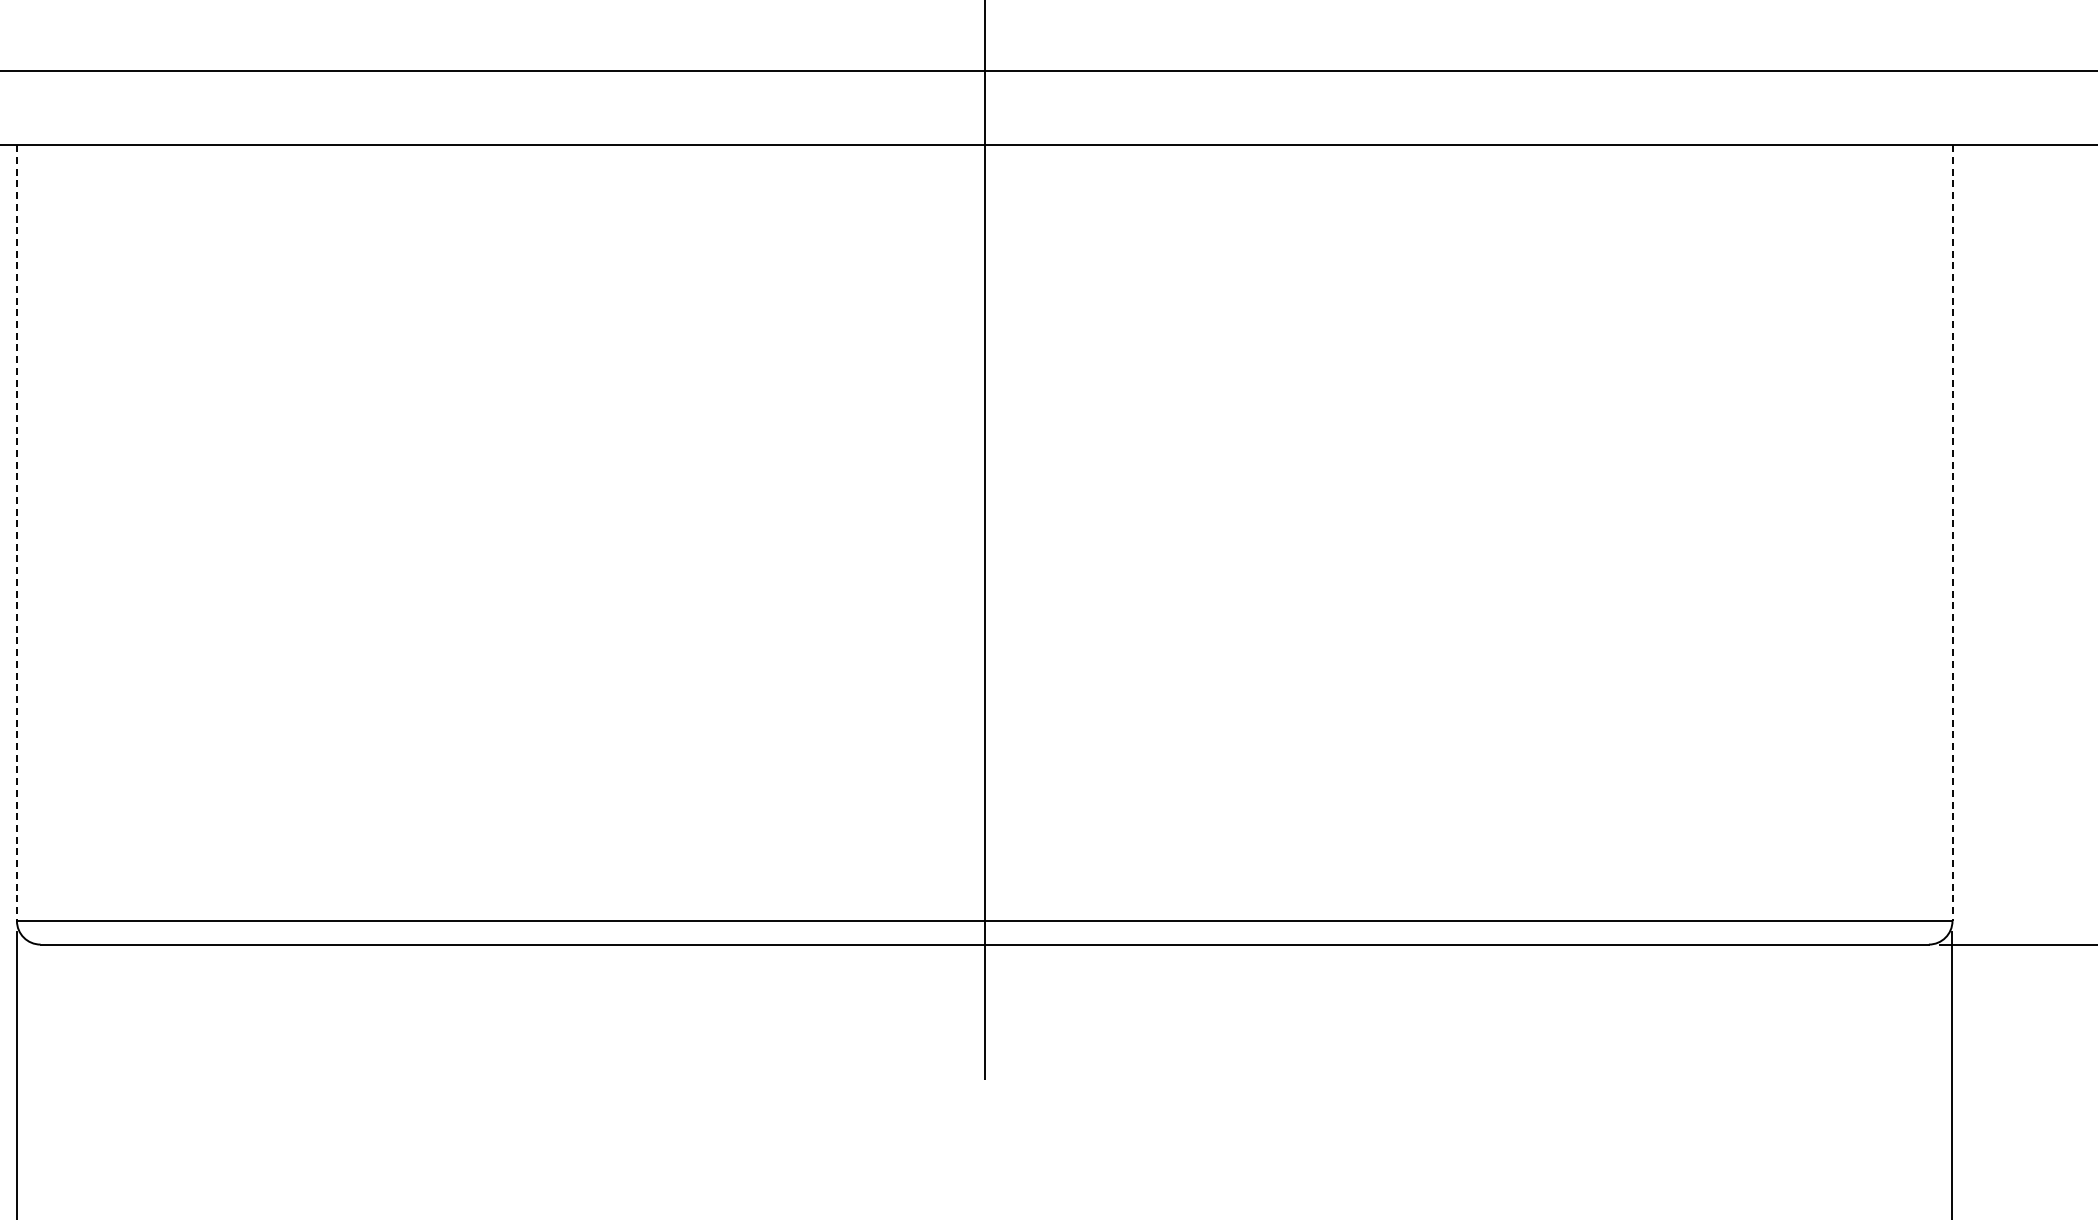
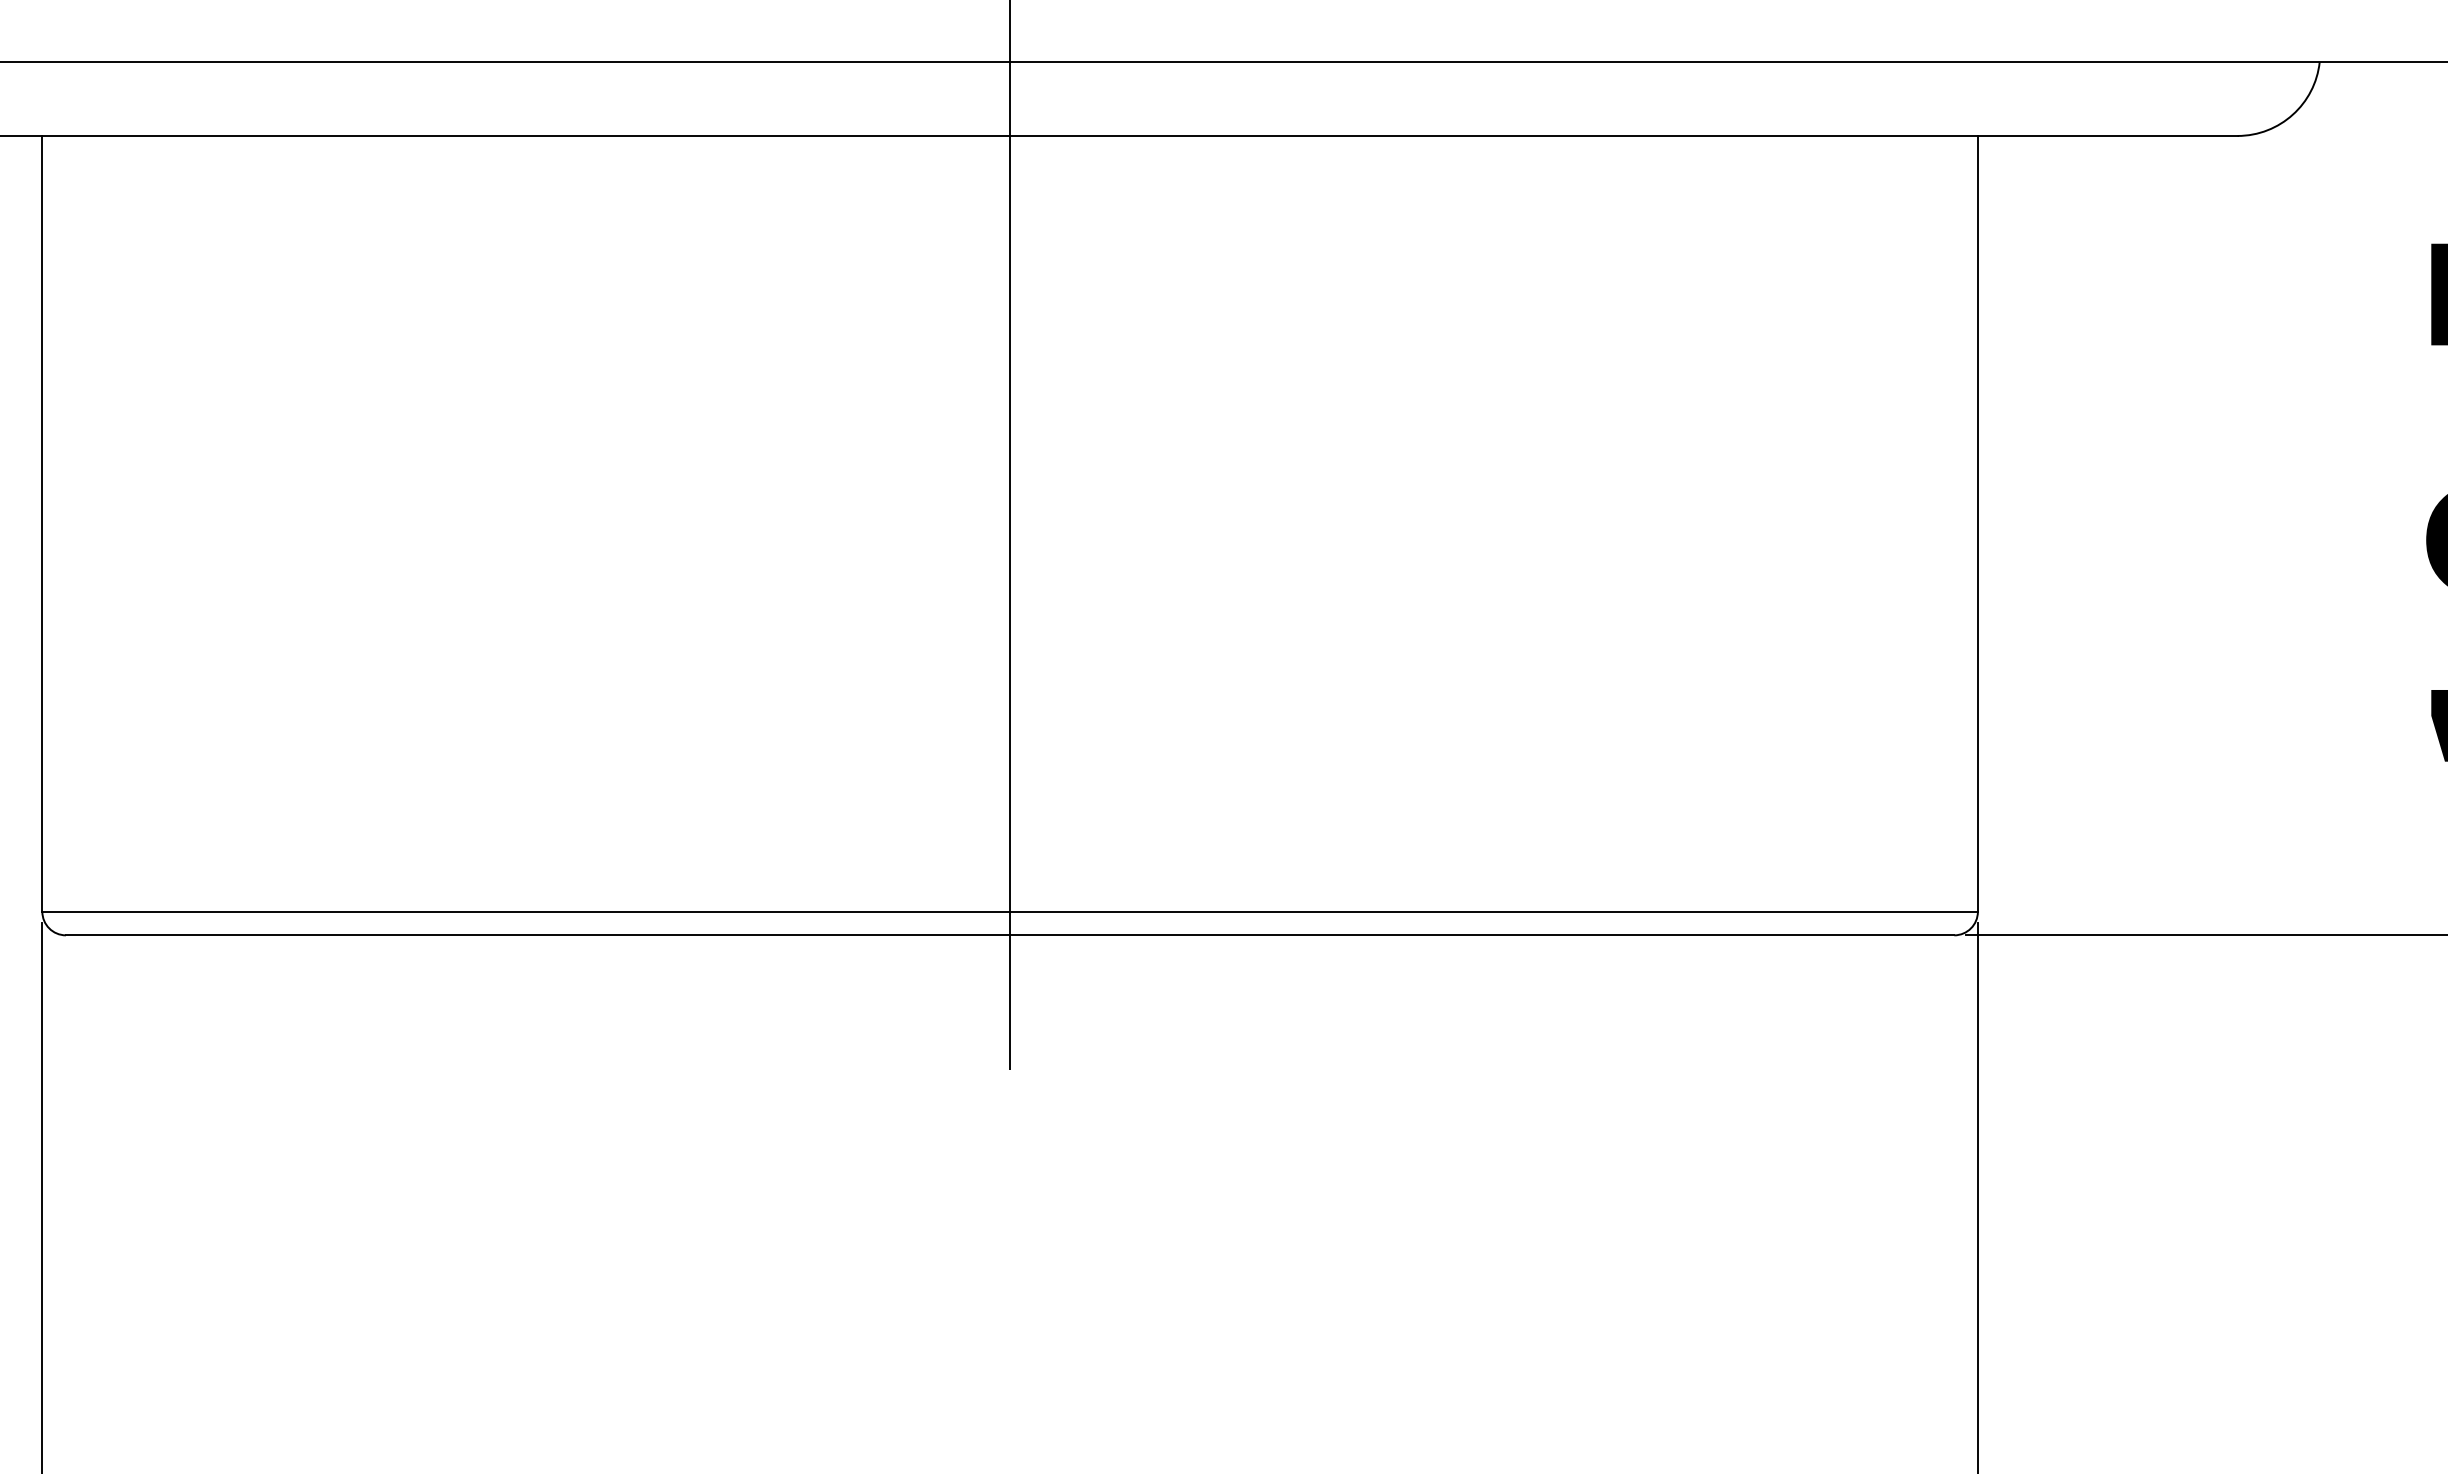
line: (17, 532) -> (42, 523), dashed -> solid
line: (1952, 532) -> (1977, 523), dashed -> solid

